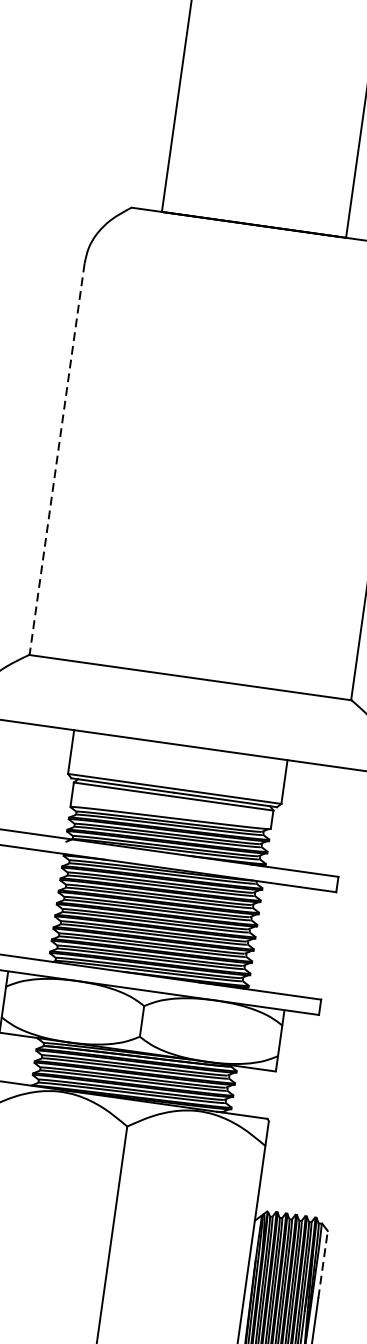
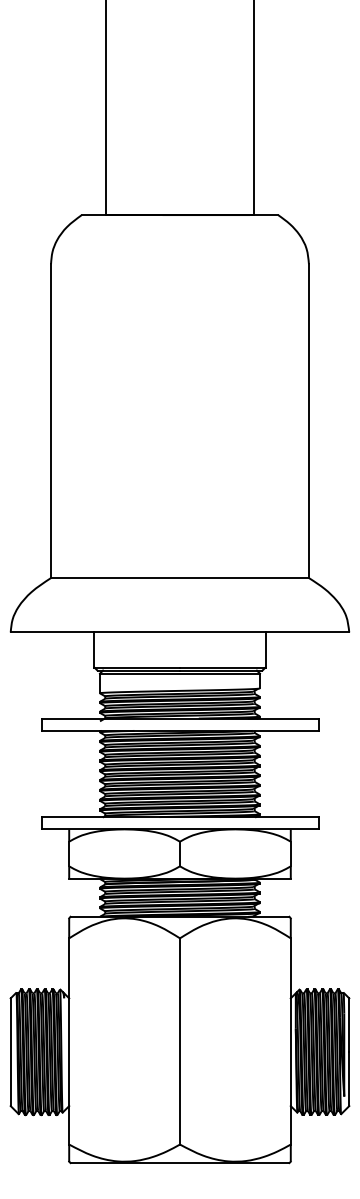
line: (57, 459) -> (51, 421), dashed -> solid
line: (323, 1264) -> (349, 1025), dashed -> solid

